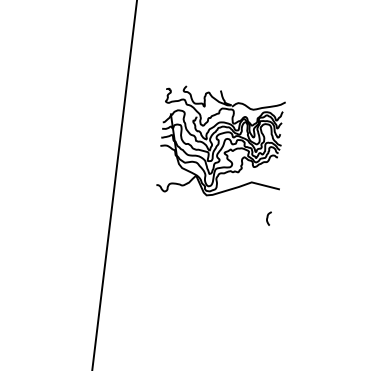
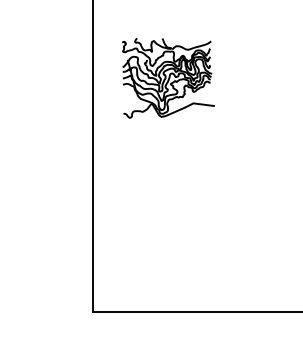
curve: (267, 218) -> (208, 128), removed

